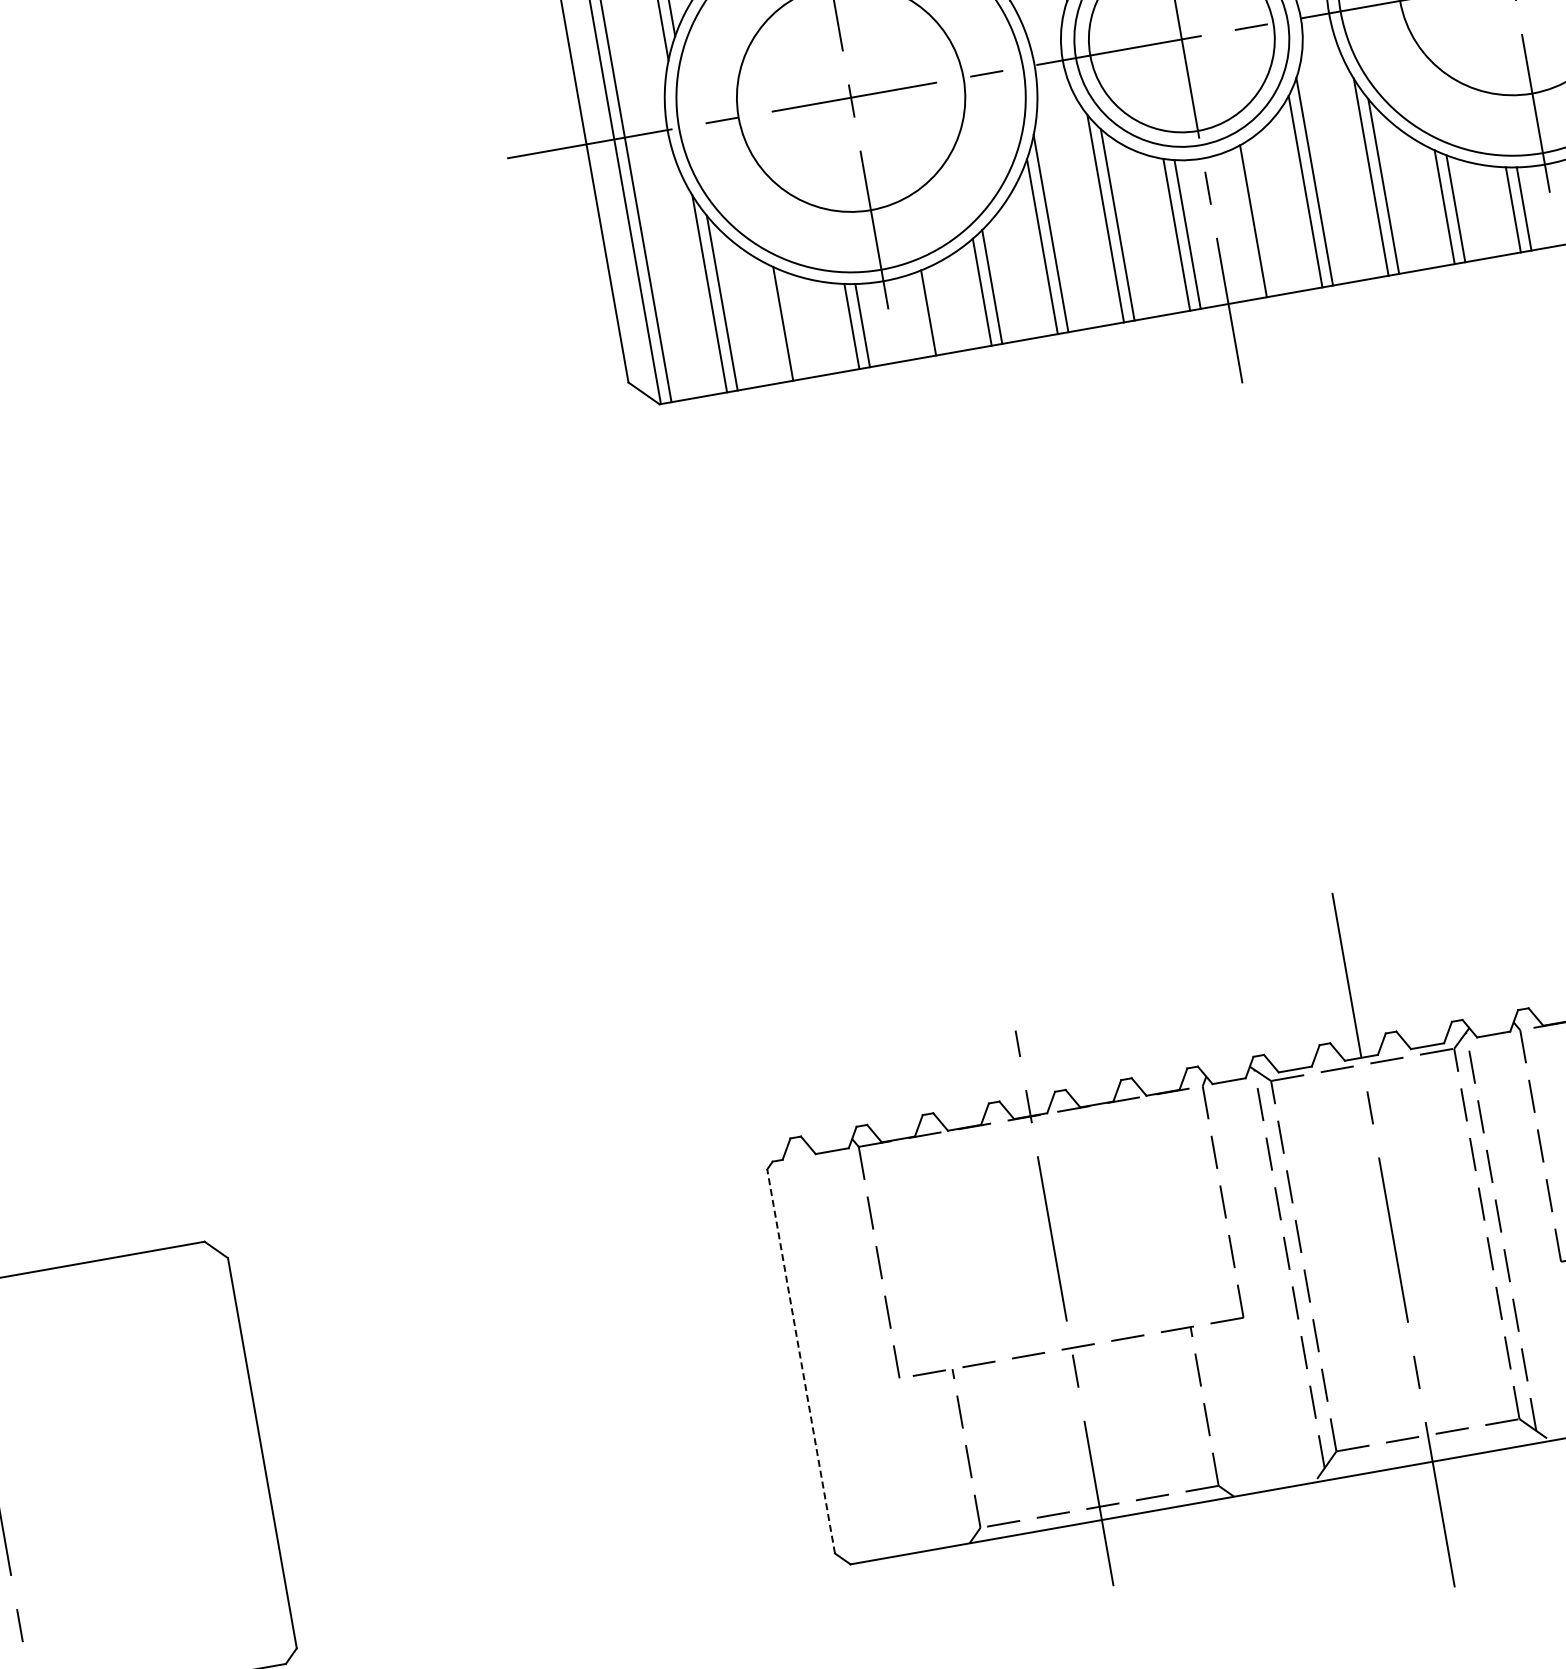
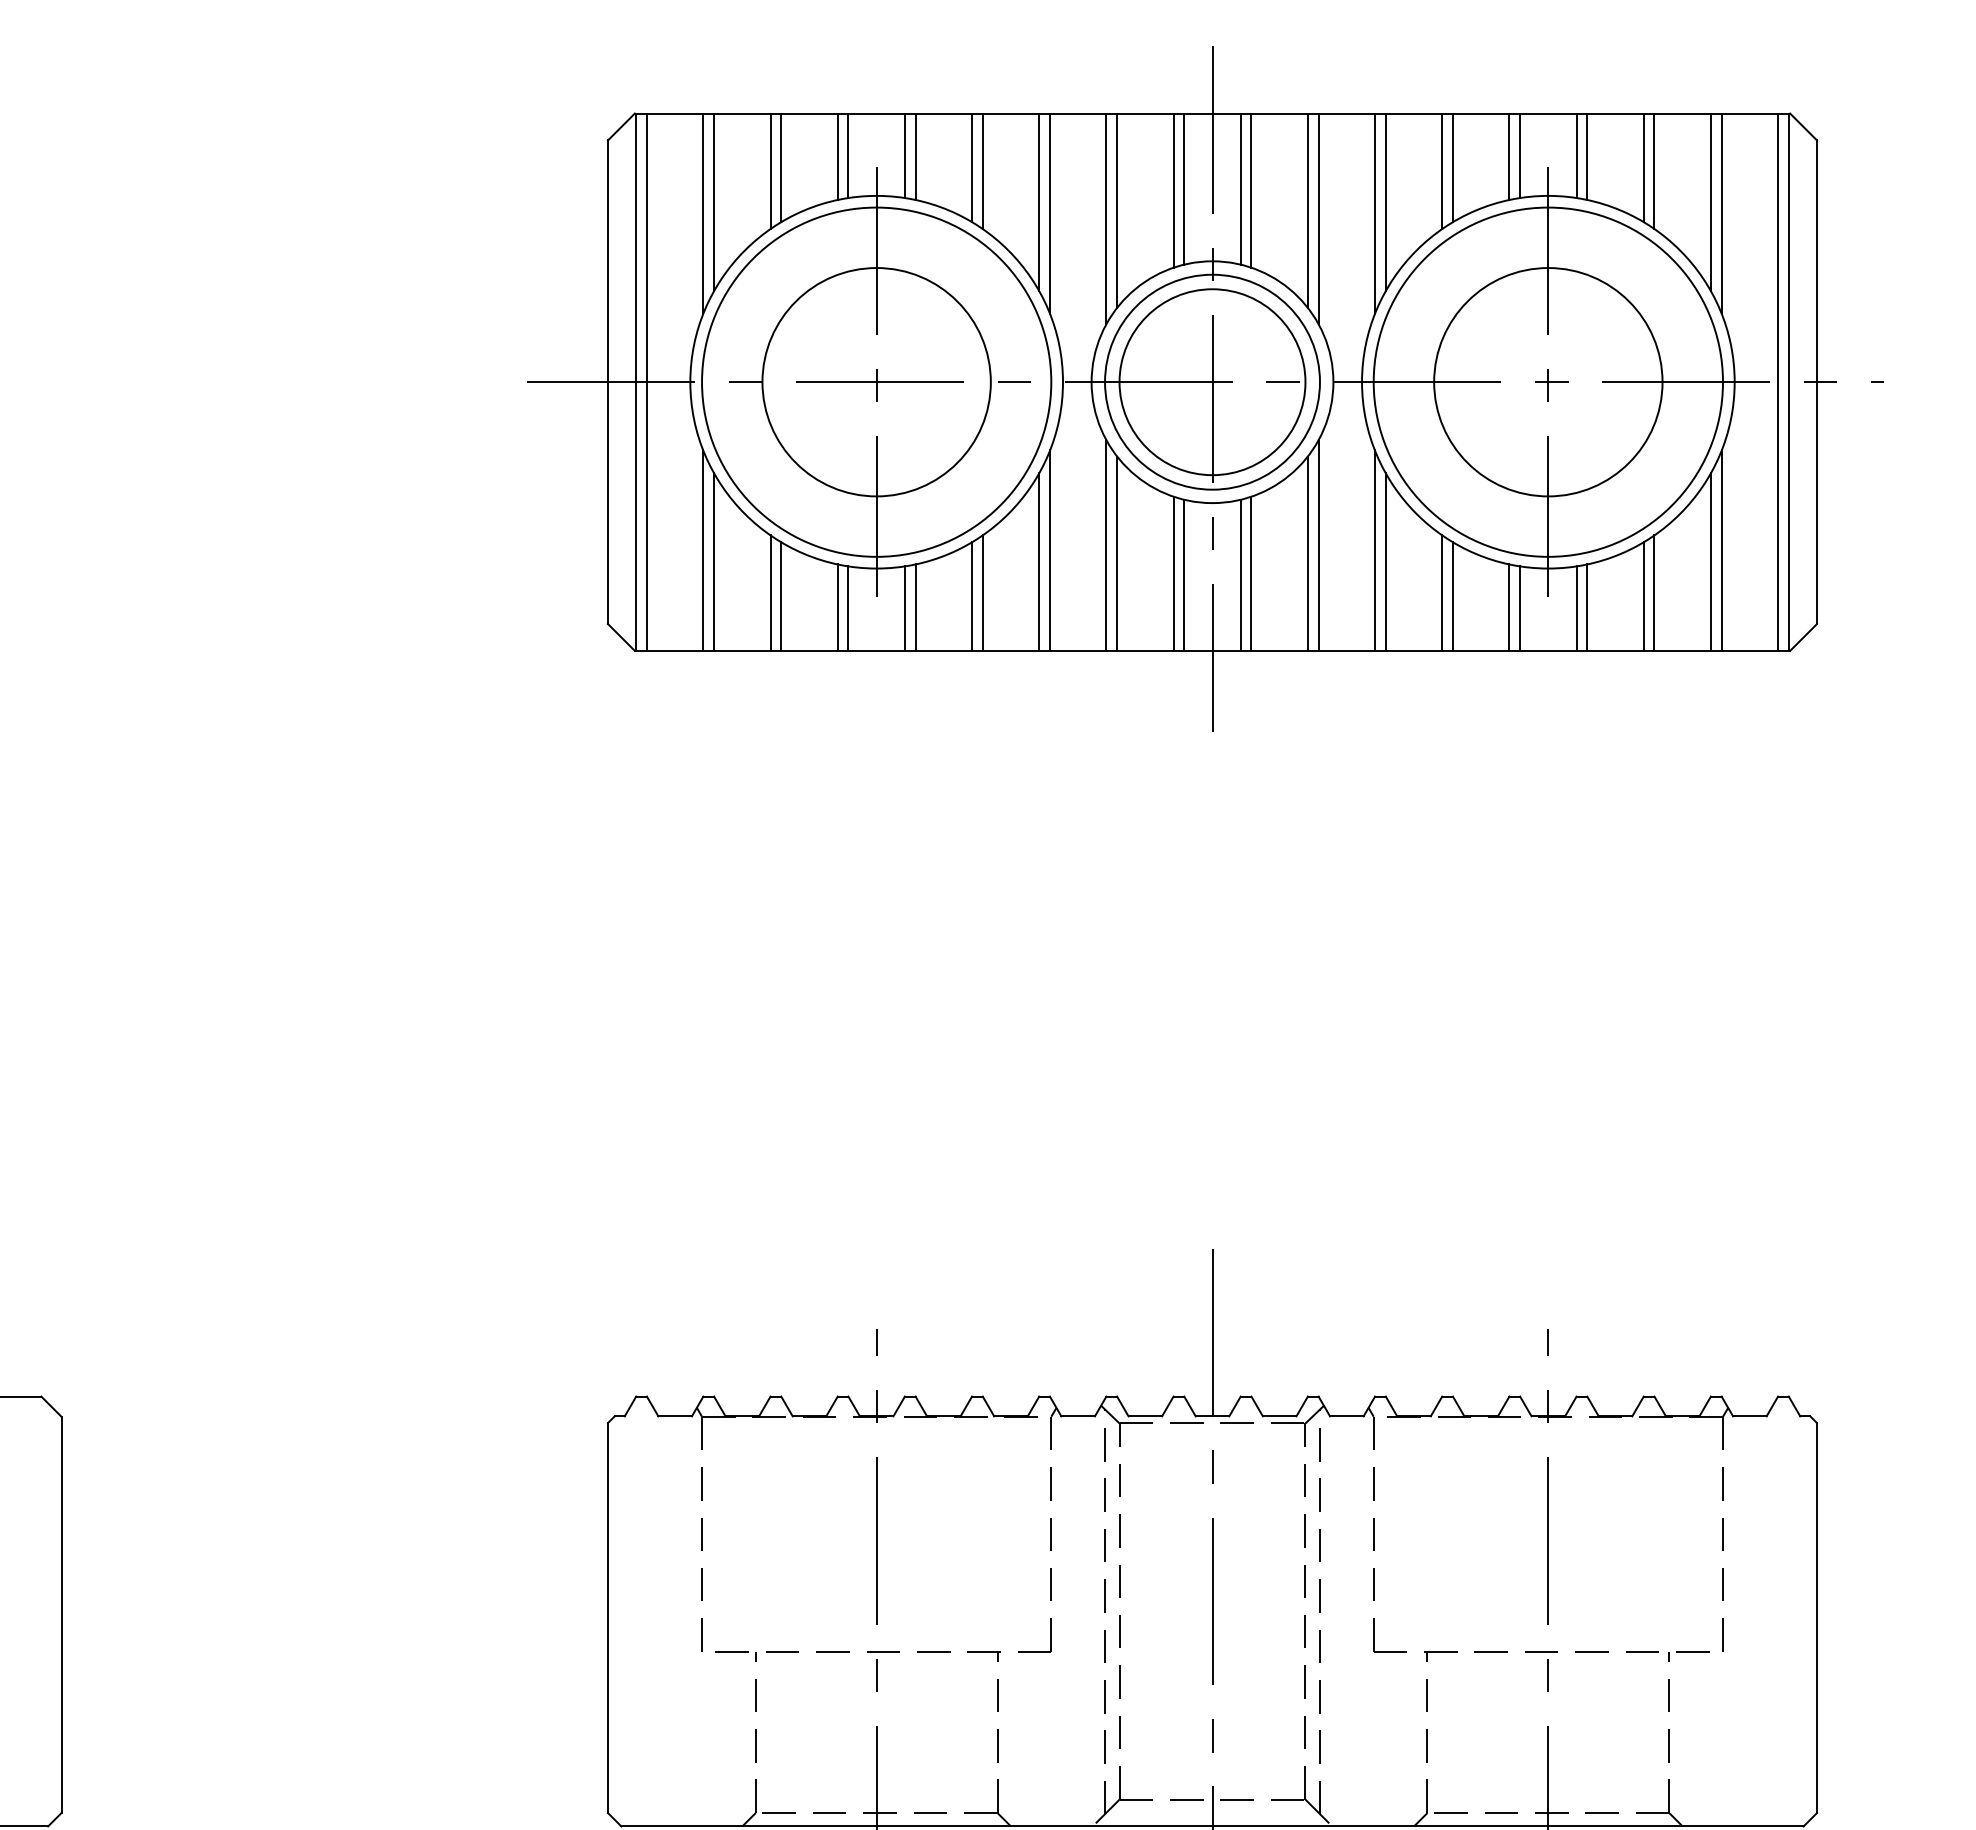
line: (1242, 223) -> (1240, 574), added
line: (917, 315) -> (904, 608), added
line: (794, 325) -> (781, 596), added
line: (801, 1361) -> (608, 1618), dashed -> solid

